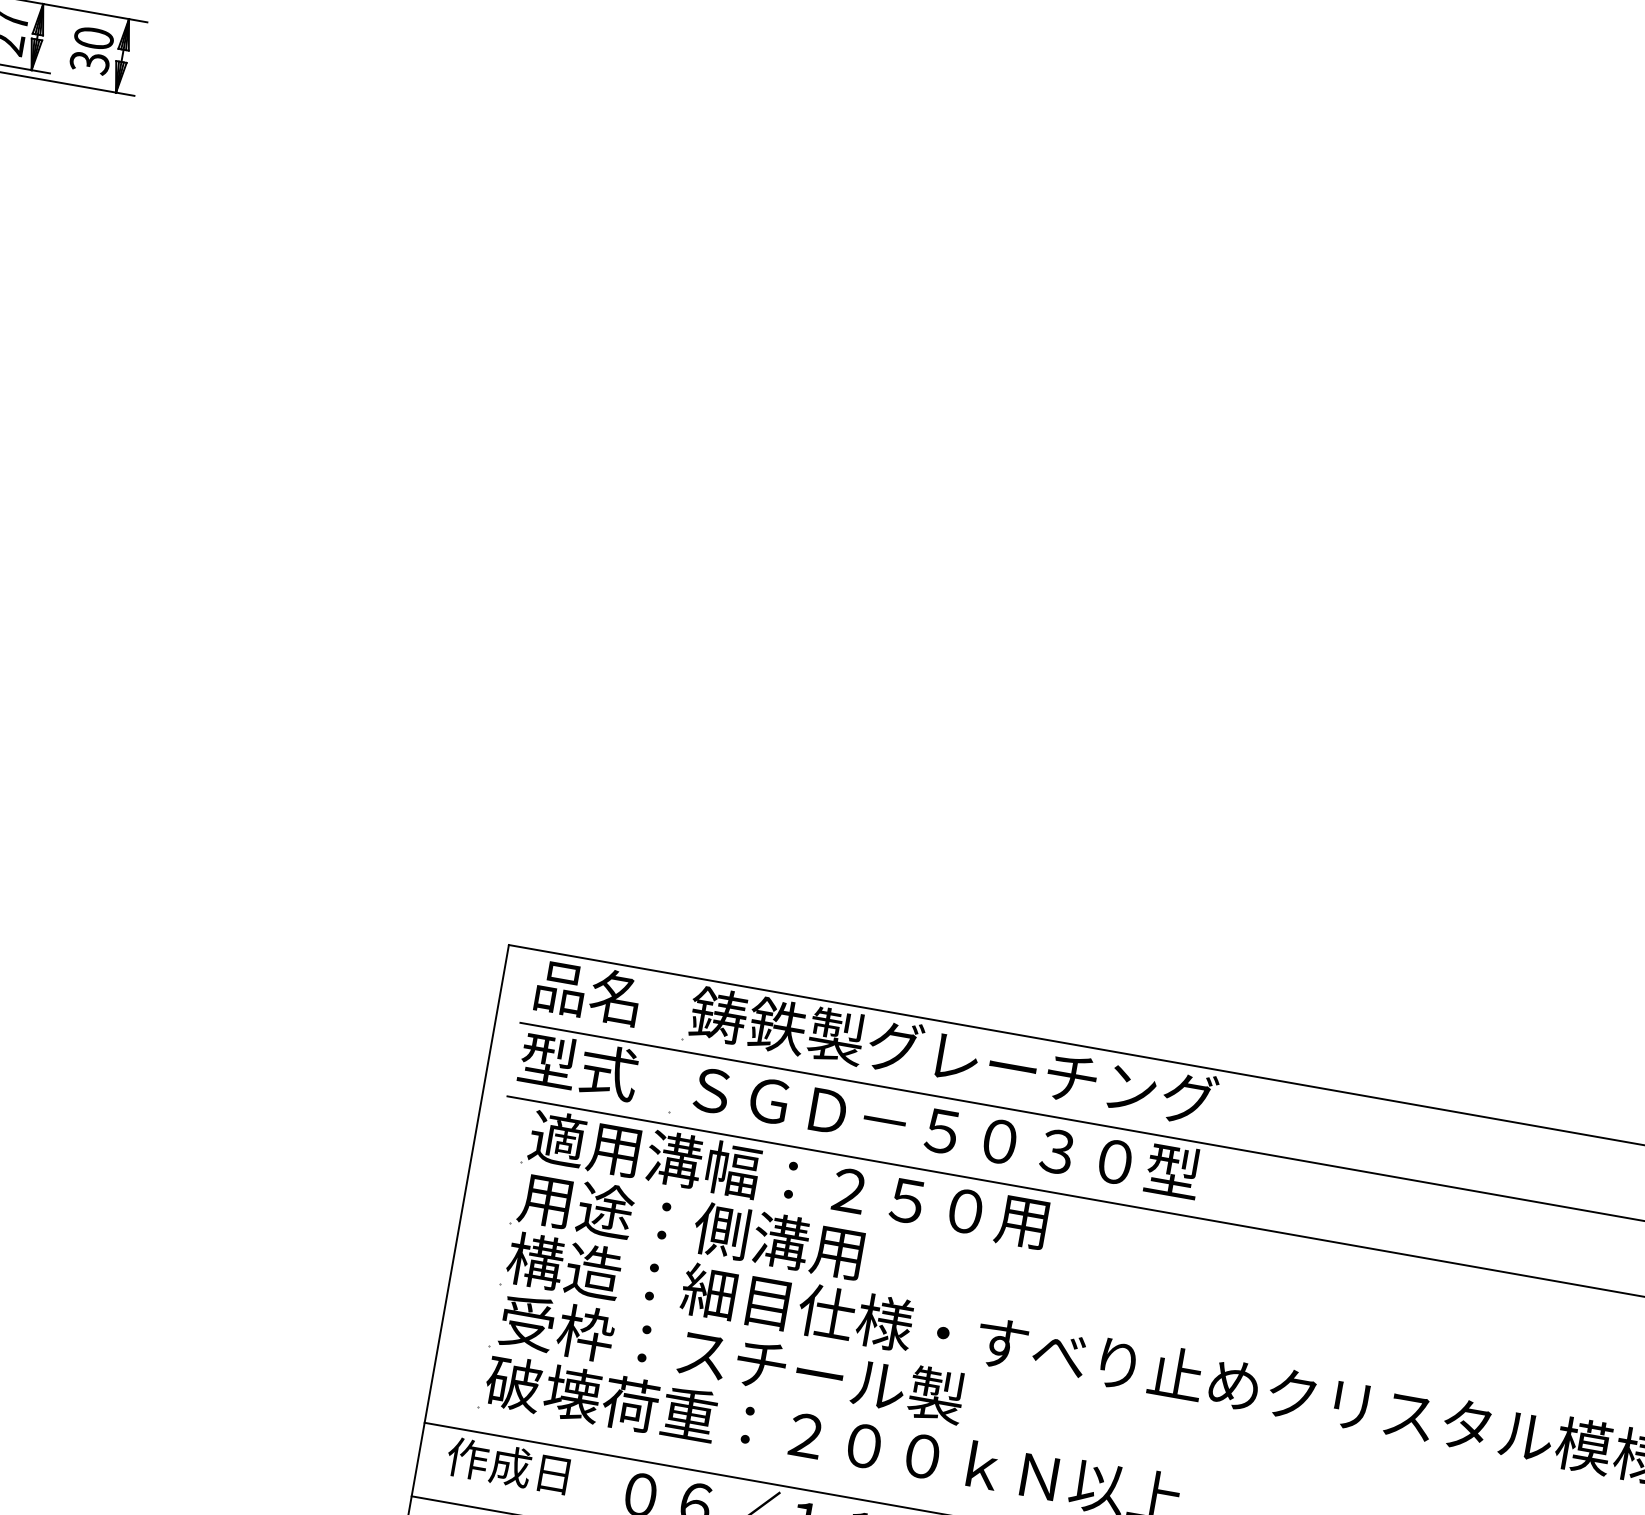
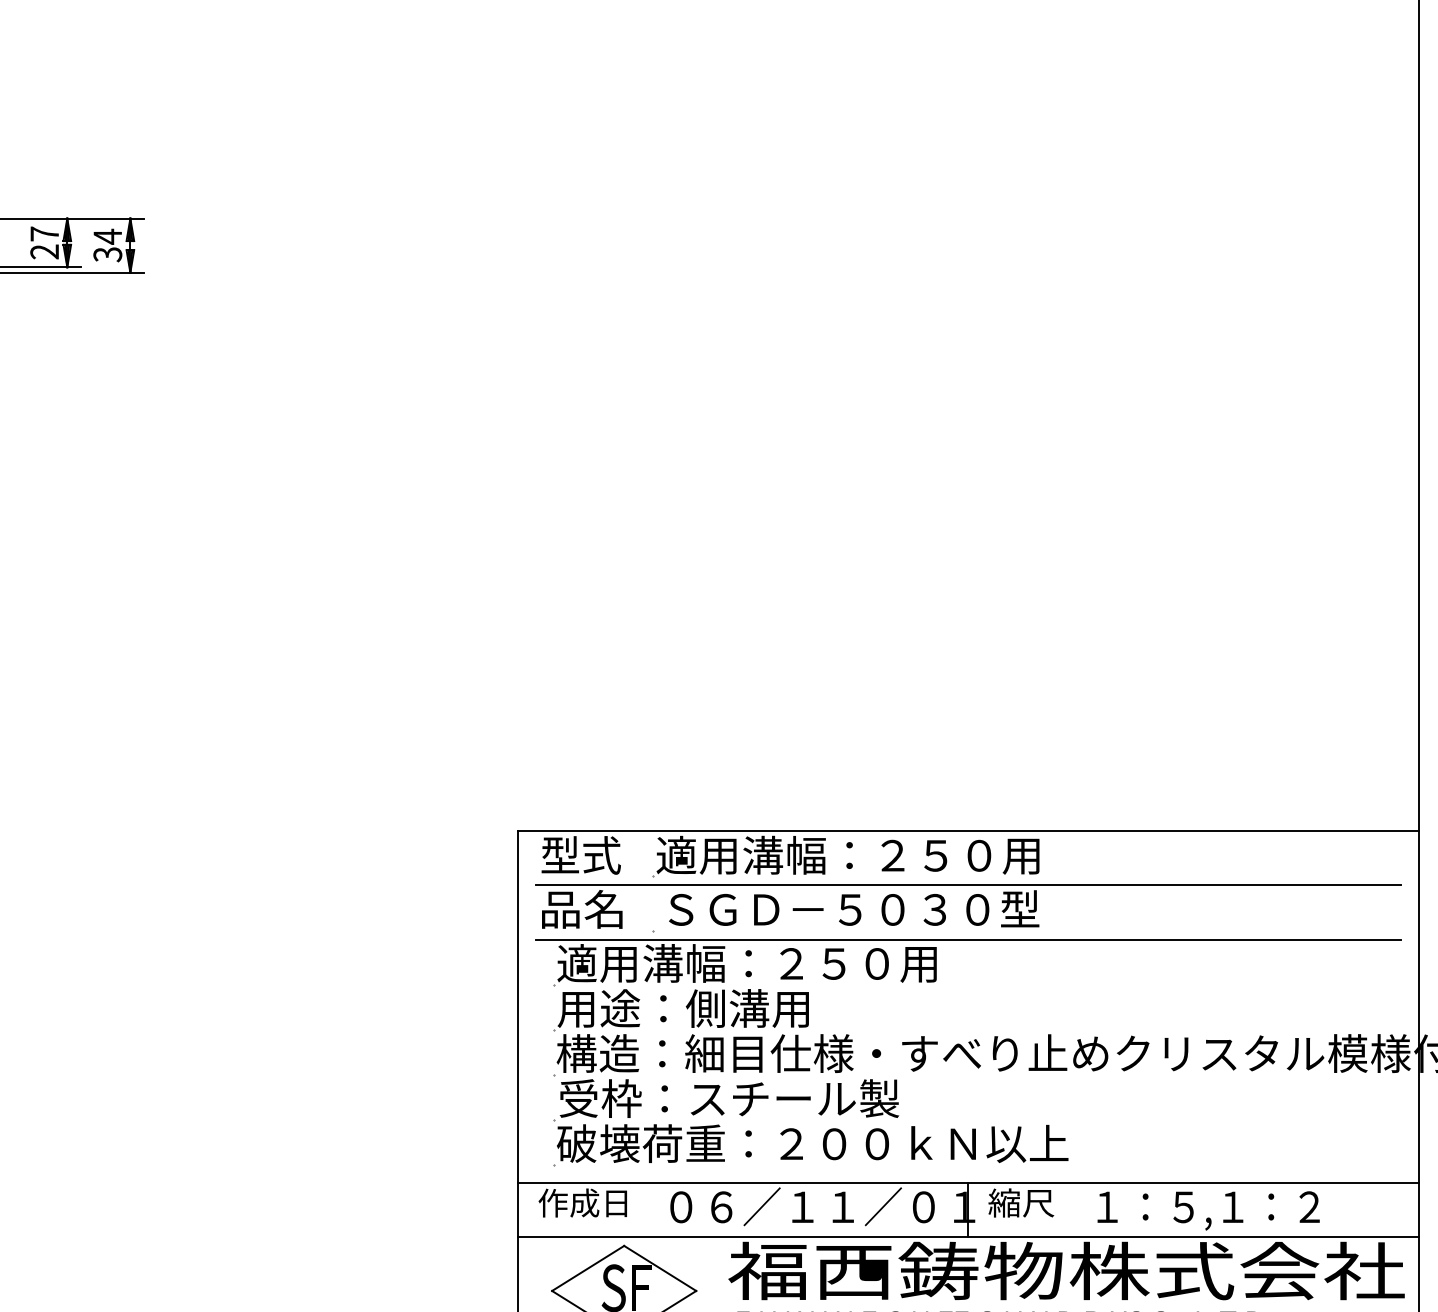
text: (93, 37) -> (107, 236), 30 -> 34
text: (588, 991) -> (580, 854), 品名 -> 型式
text: (952, 1055) -> (848, 854), 鋳鉄製グレーチング -> 適用溝幅：２５０用
text: (578, 1066) -> (582, 909), 型式 -> 品名

